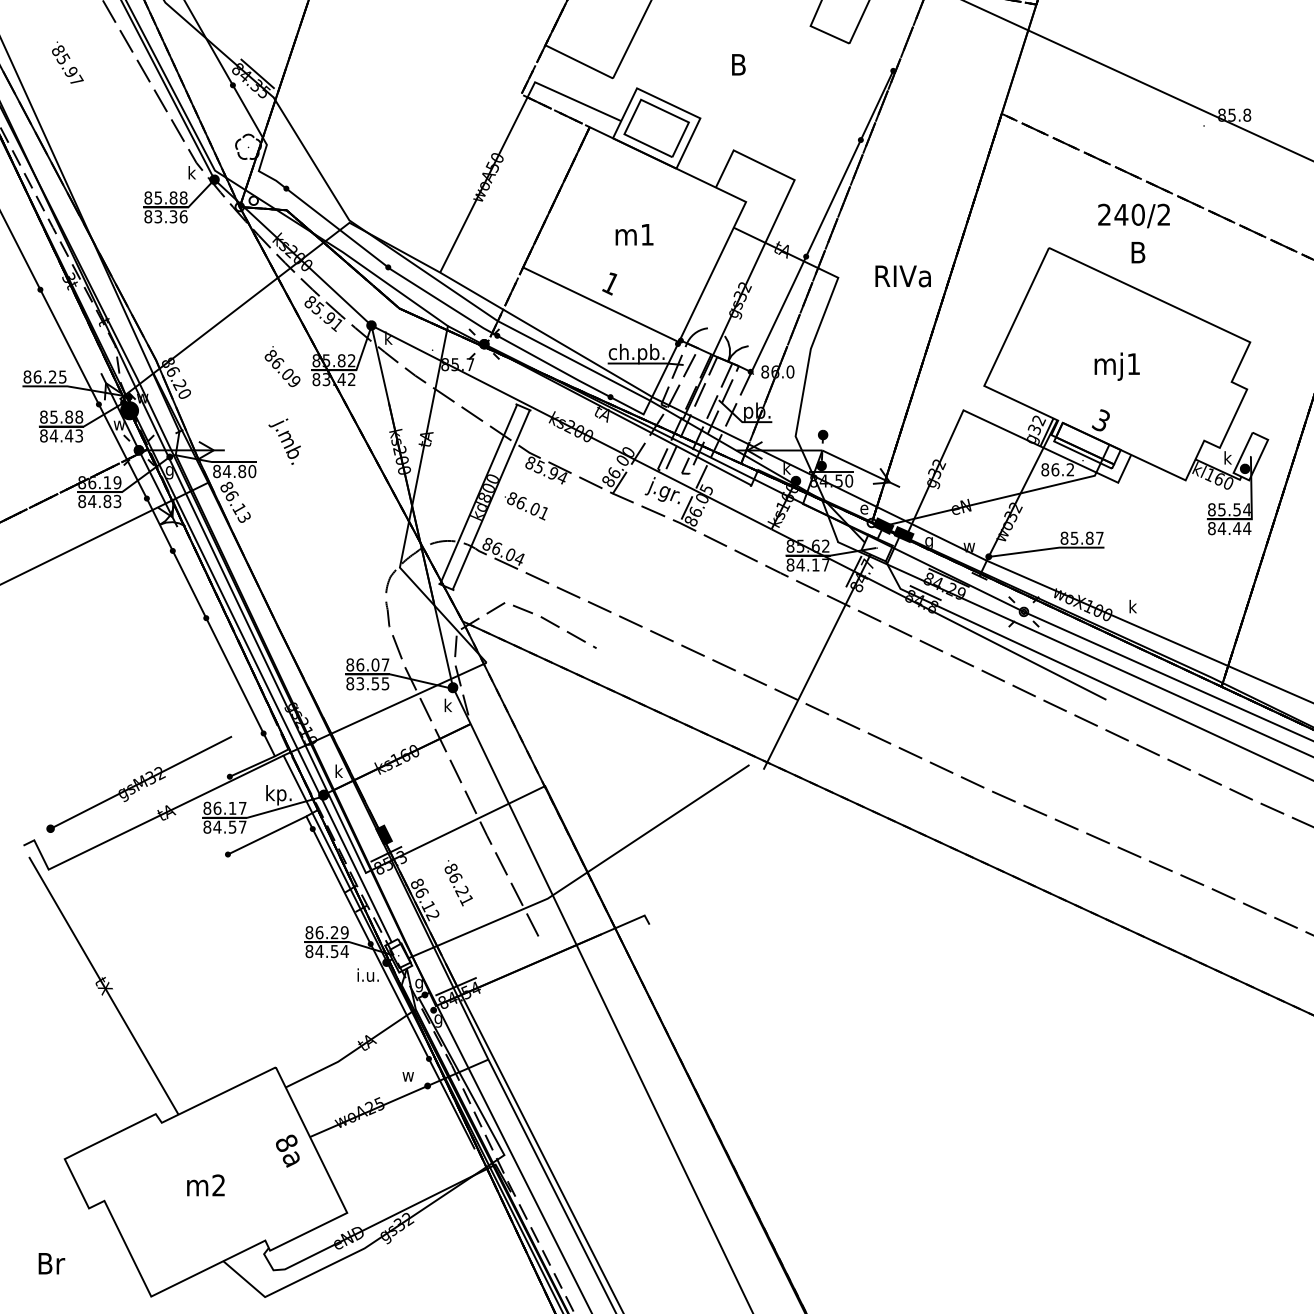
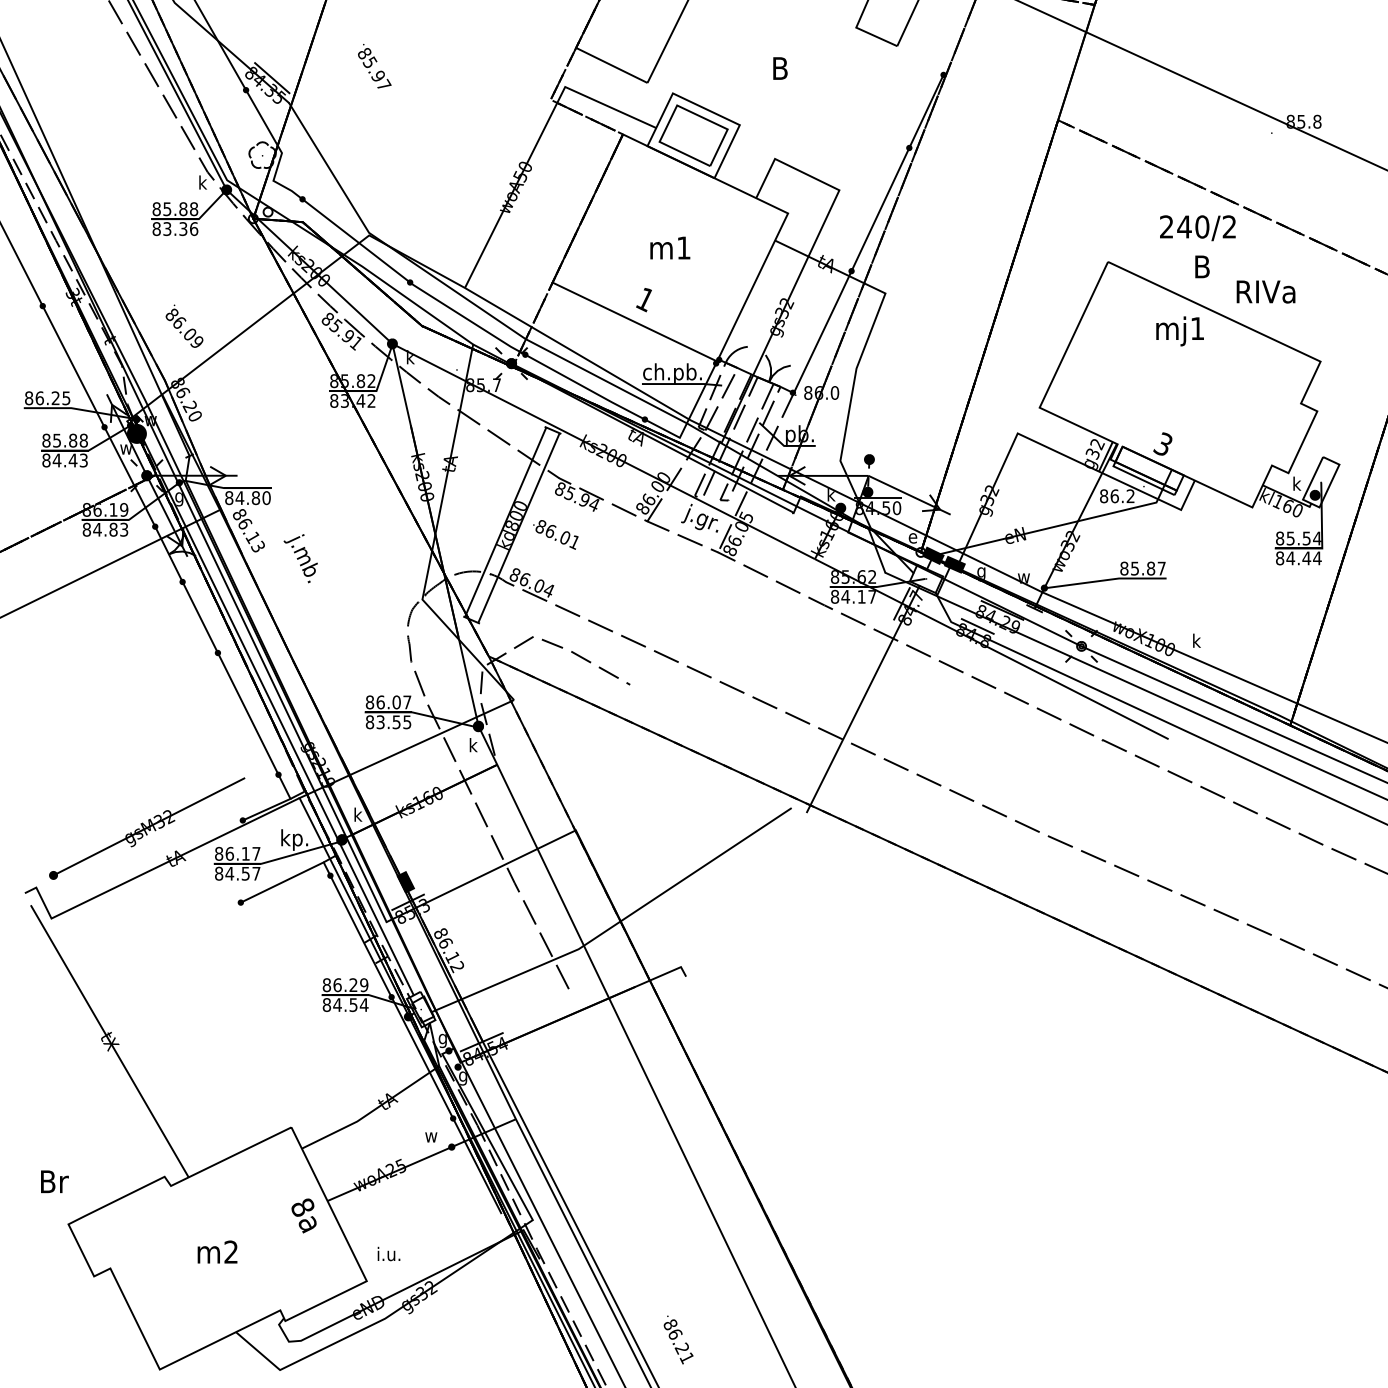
text: (67, 62) -> (374, 66), moved
text: (902, 275) -> (1265, 291), moved
text: (282, 365) -> (184, 325), moved
text: (1116, 366) -> (1179, 331), moved
text: (284, 441) -> (300, 558), moved
text: (458, 882) -> (678, 1339), moved
text: (367, 974) -> (388, 1253), moved
text: (51, 1263) -> (54, 1181), moved

